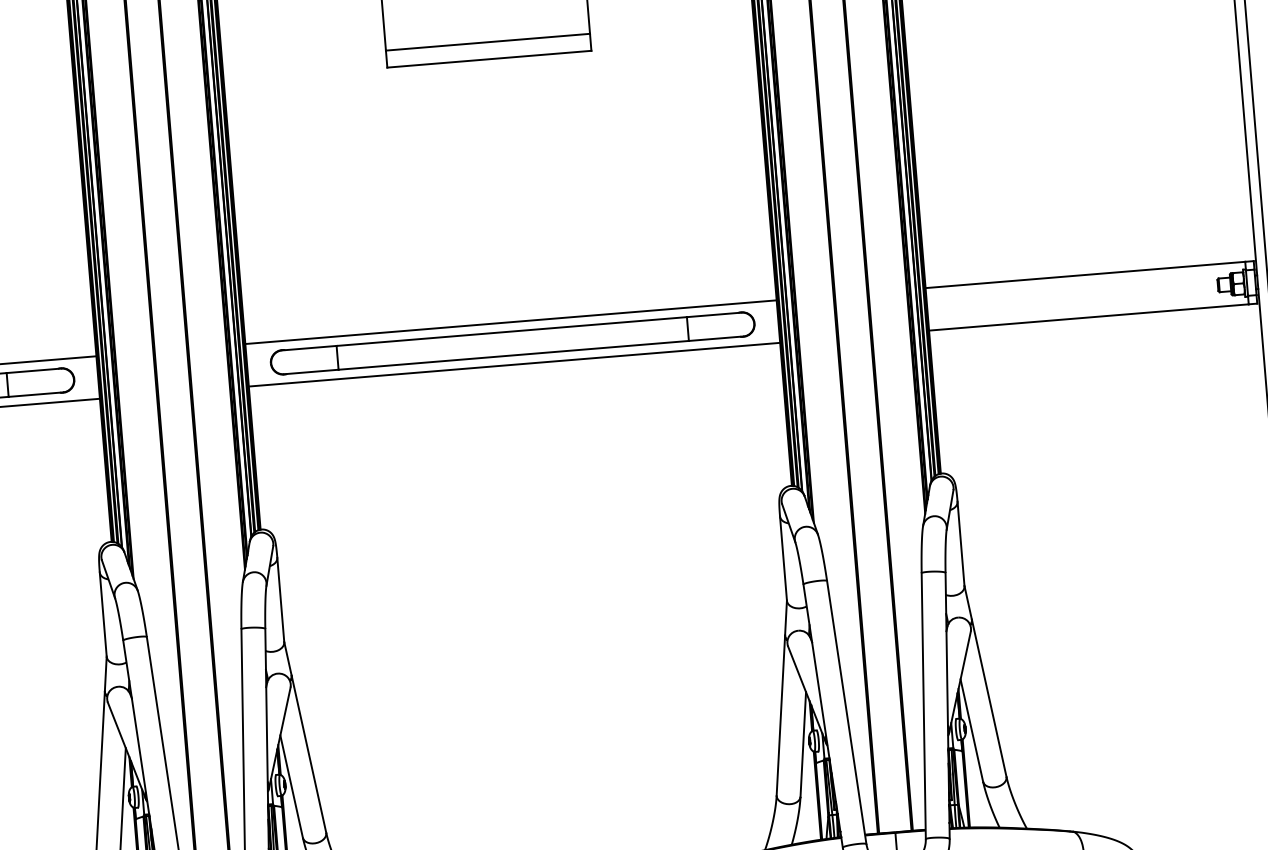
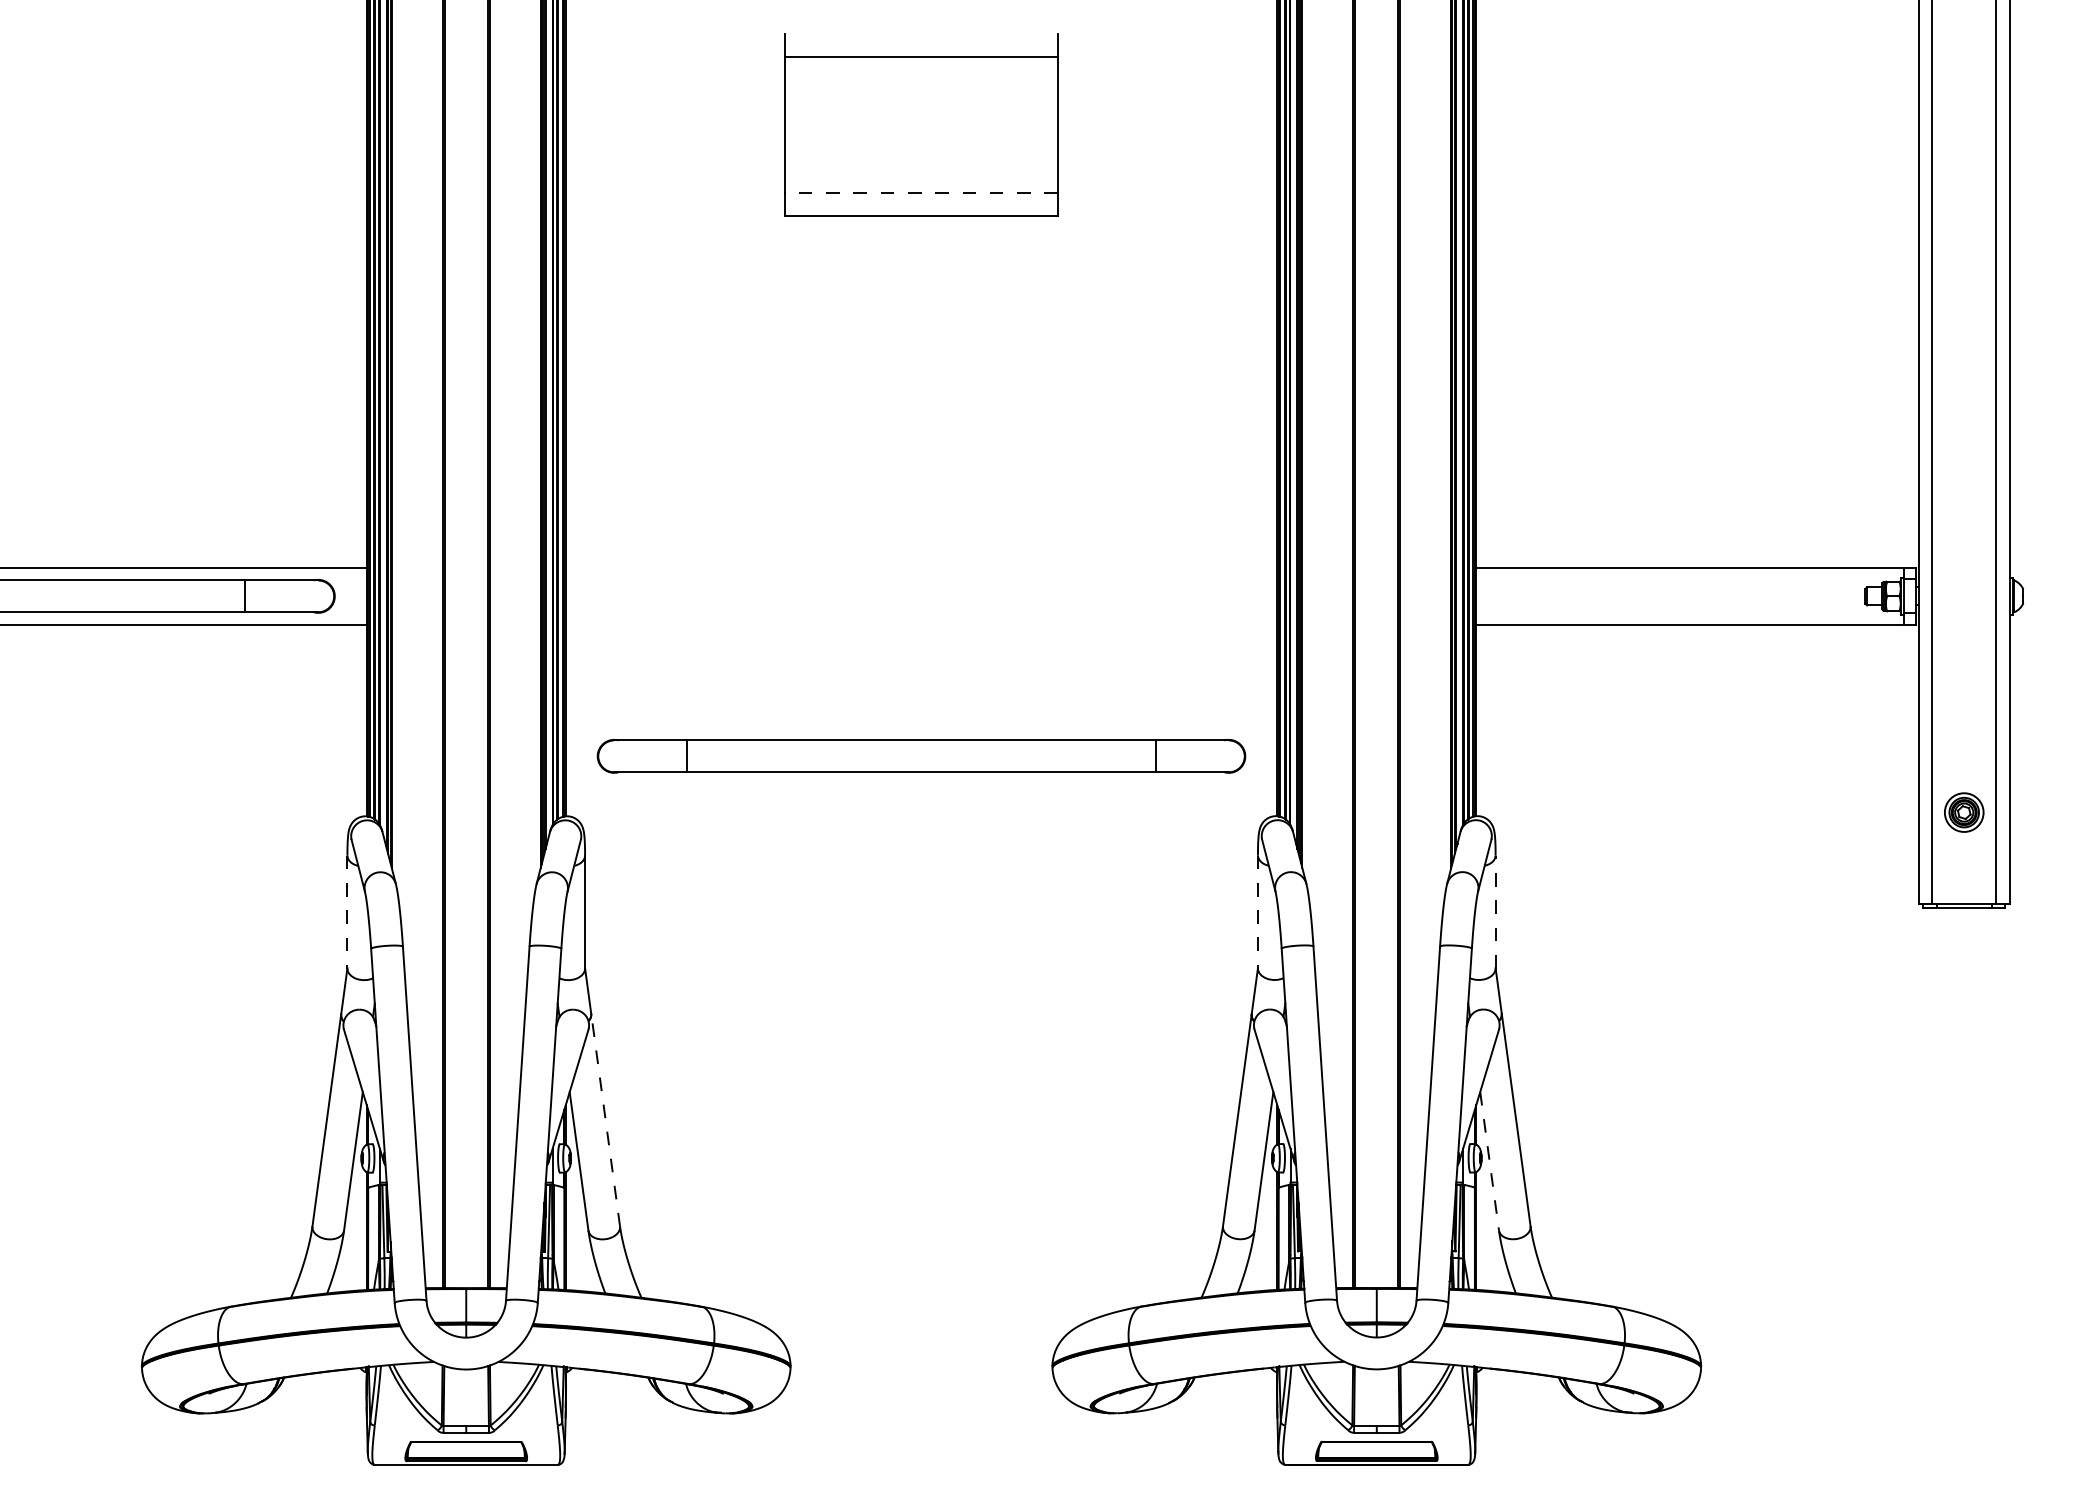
line: (487, 42) -> (921, 193), solid -> dashed
line: (510, 321) -> (921, 567), removed
part: (512, 343) -> (921, 756), moved
line: (514, 364) -> (921, 624), removed
line: (960, 544) -> (1495, 912), solid -> dashed
line: (783, 558) -> (1257, 912), solid -> dashed
line: (103, 614) -> (347, 912), solid -> dashed
line: (971, 730) -> (1489, 1161), solid -> dashed
line: (308, 753) -> (605, 1119), solid -> dashed

